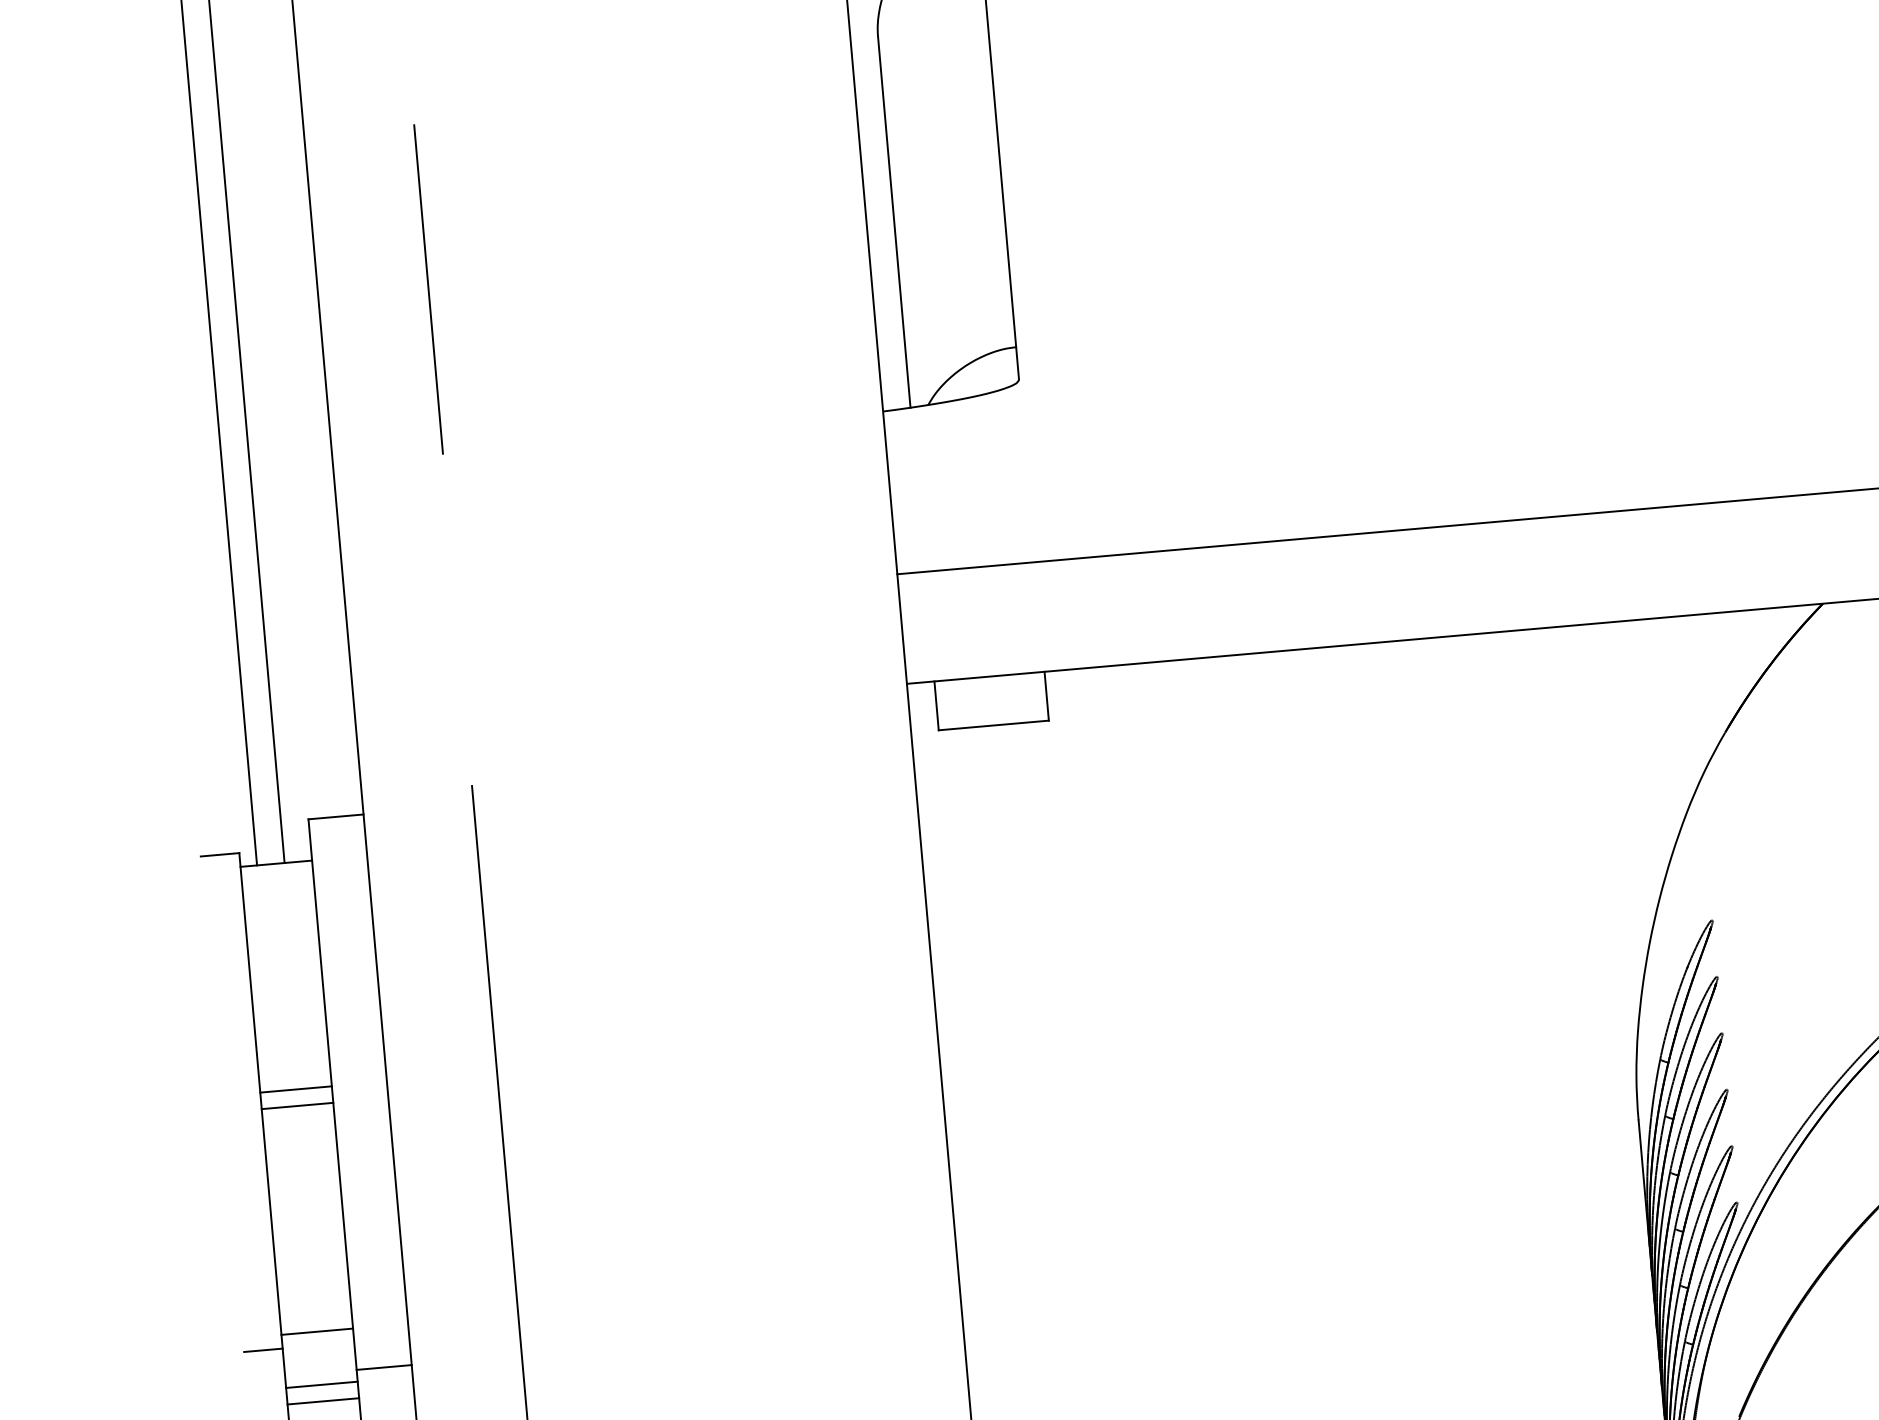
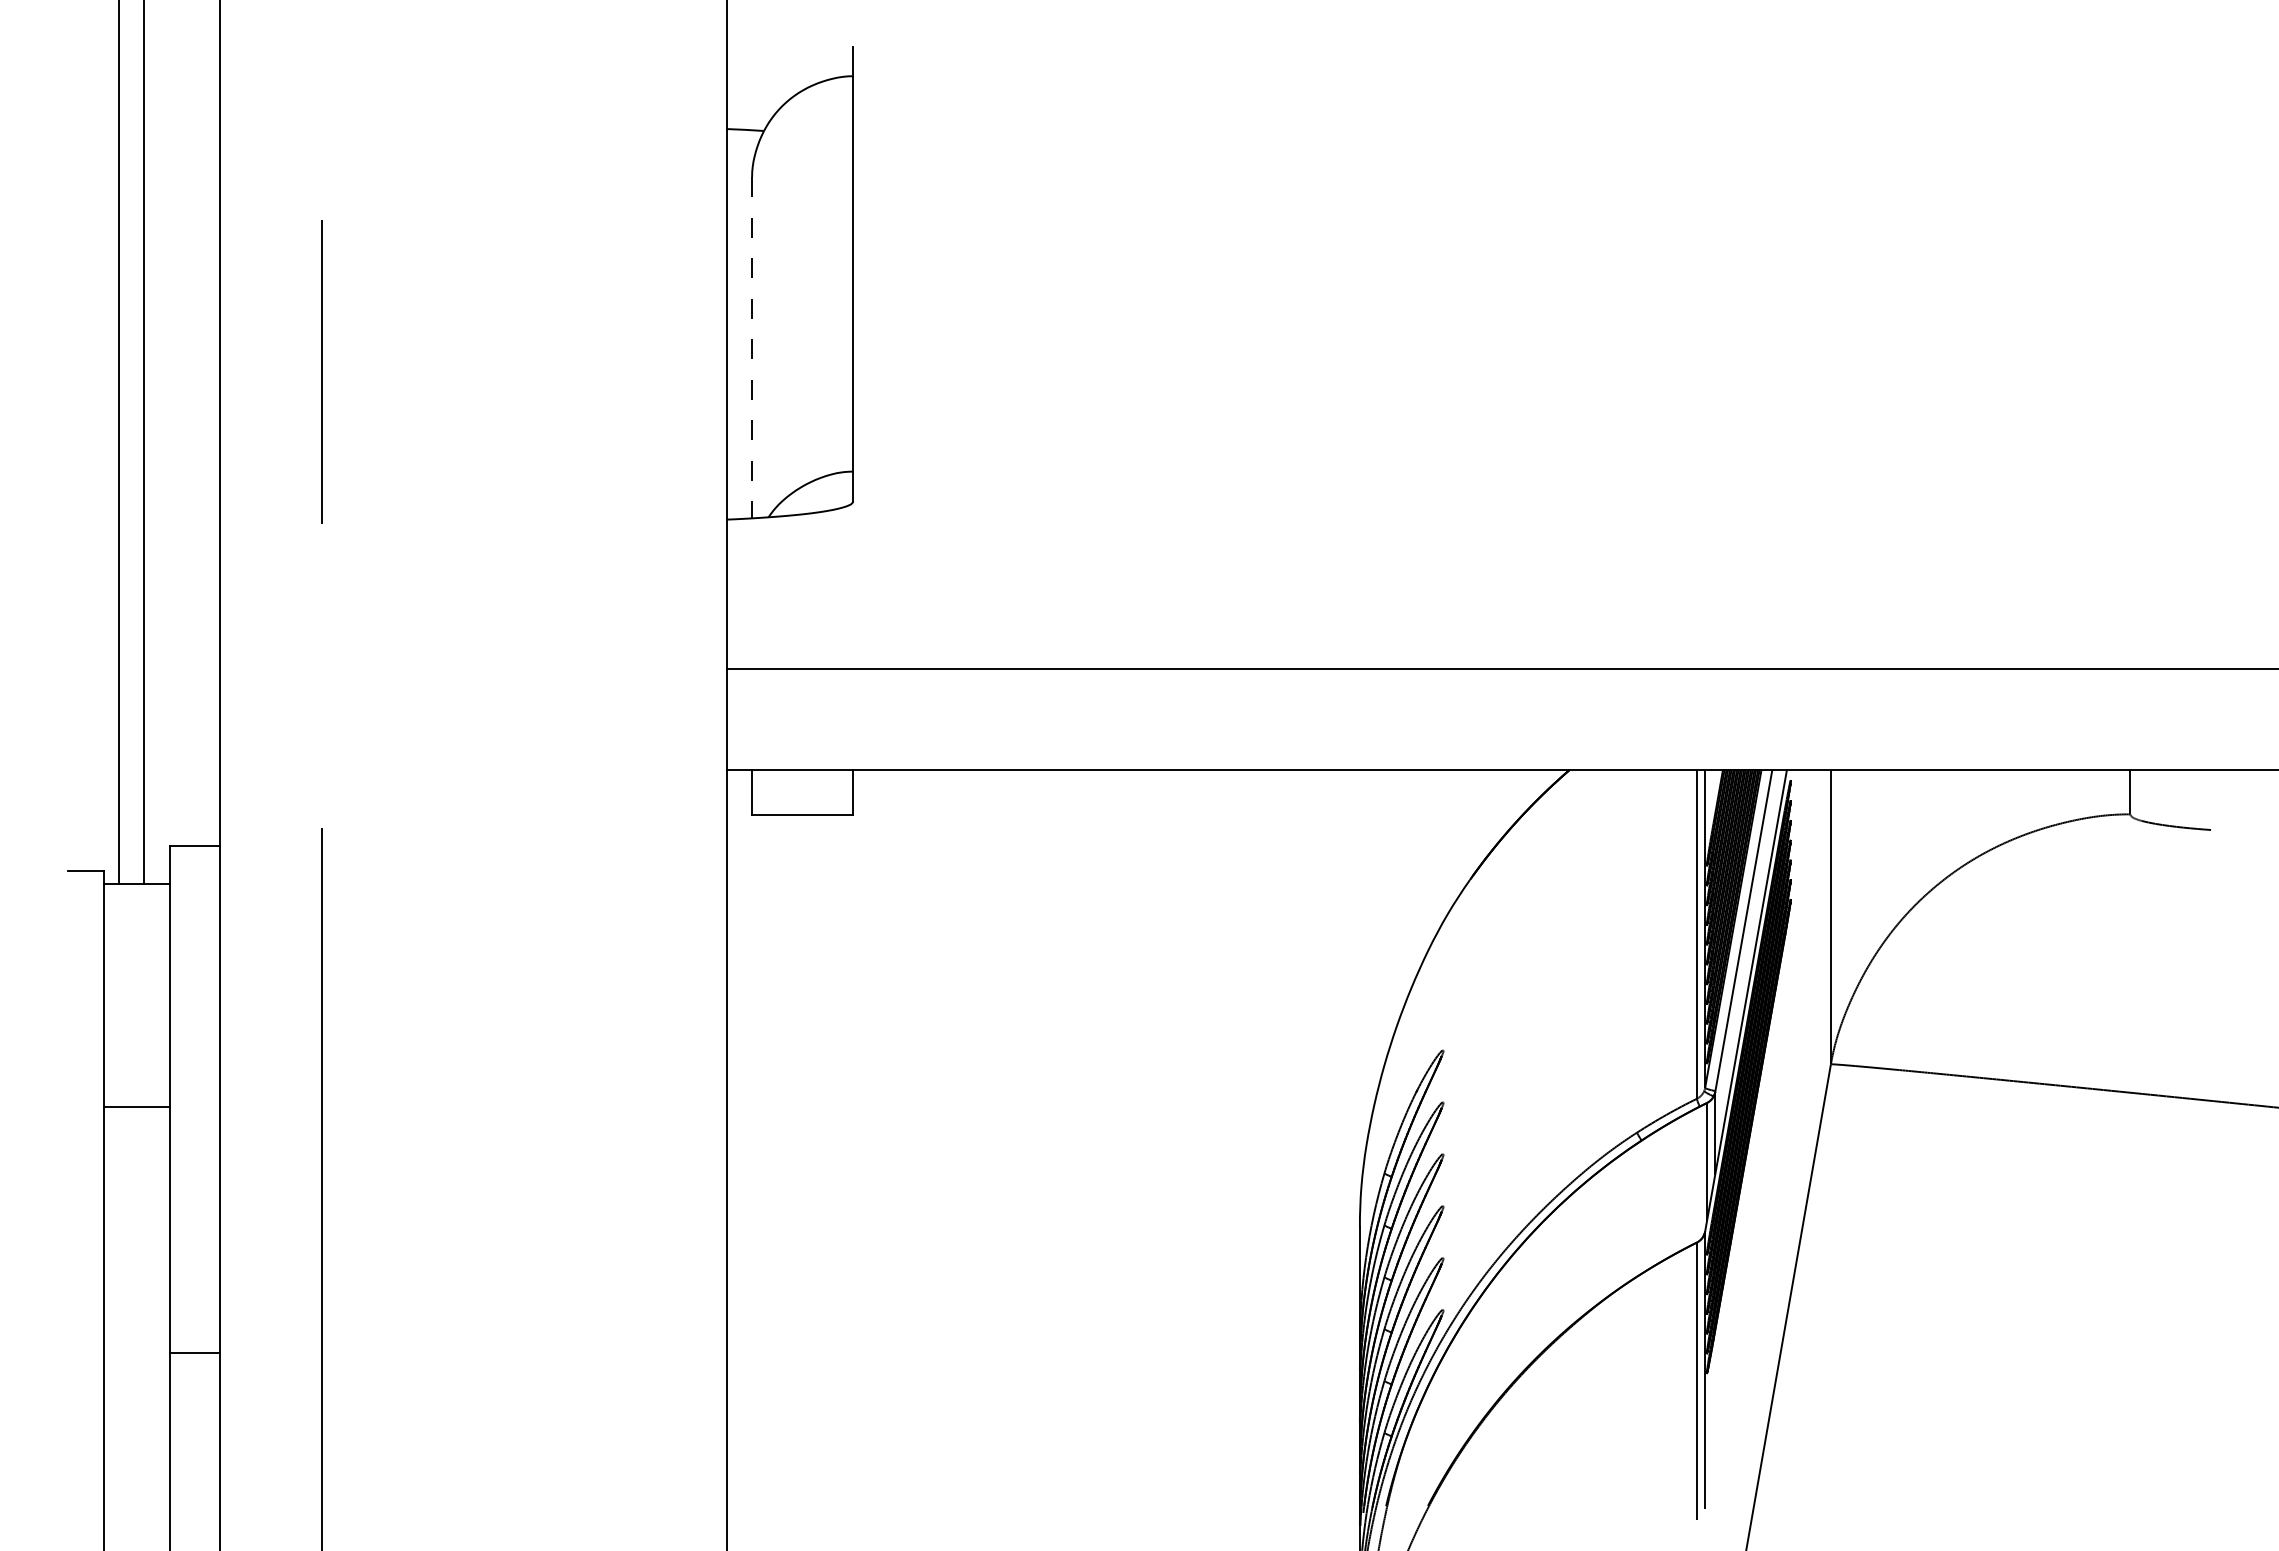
line: (894, 221) -> (752, 347), solid -> dashed
line: (295, 1089) -> (136, 1091), removed
line: (317, 1331) -> (136, 1314), removed
line: (262, 1350) -> (85, 1327), removed
line: (321, 1384) -> (136, 1363), removed
line: (323, 1401) -> (136, 1378), removed

